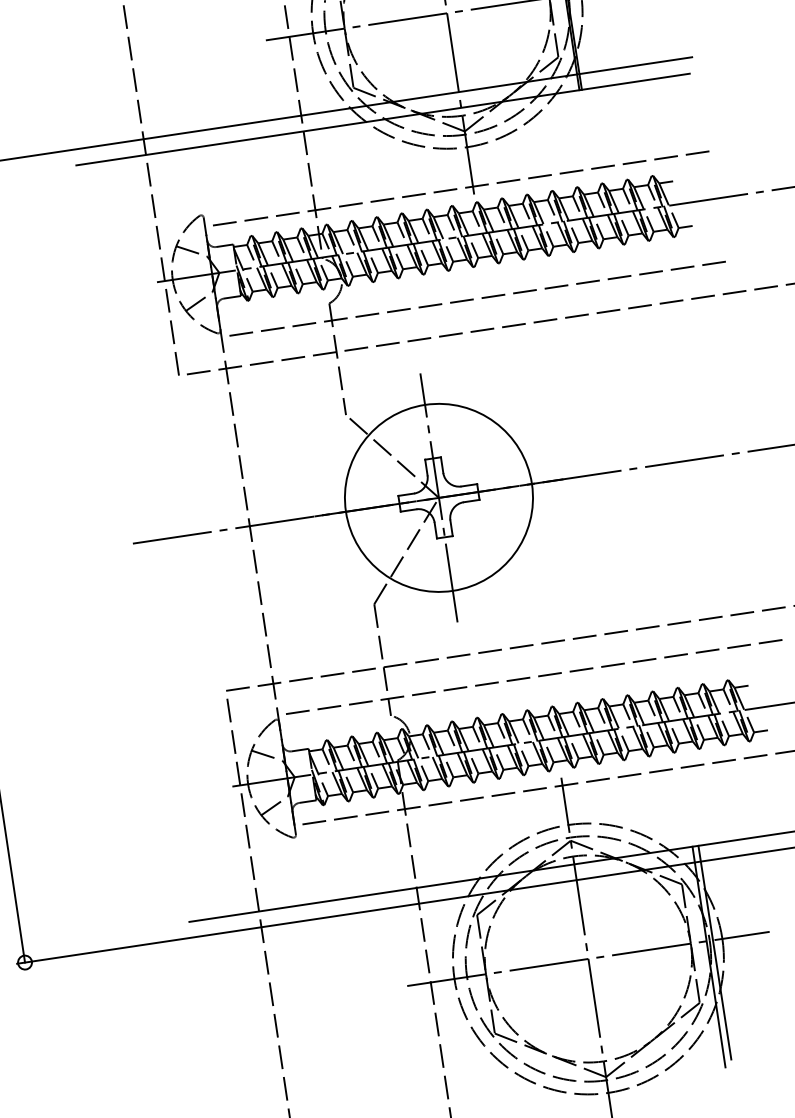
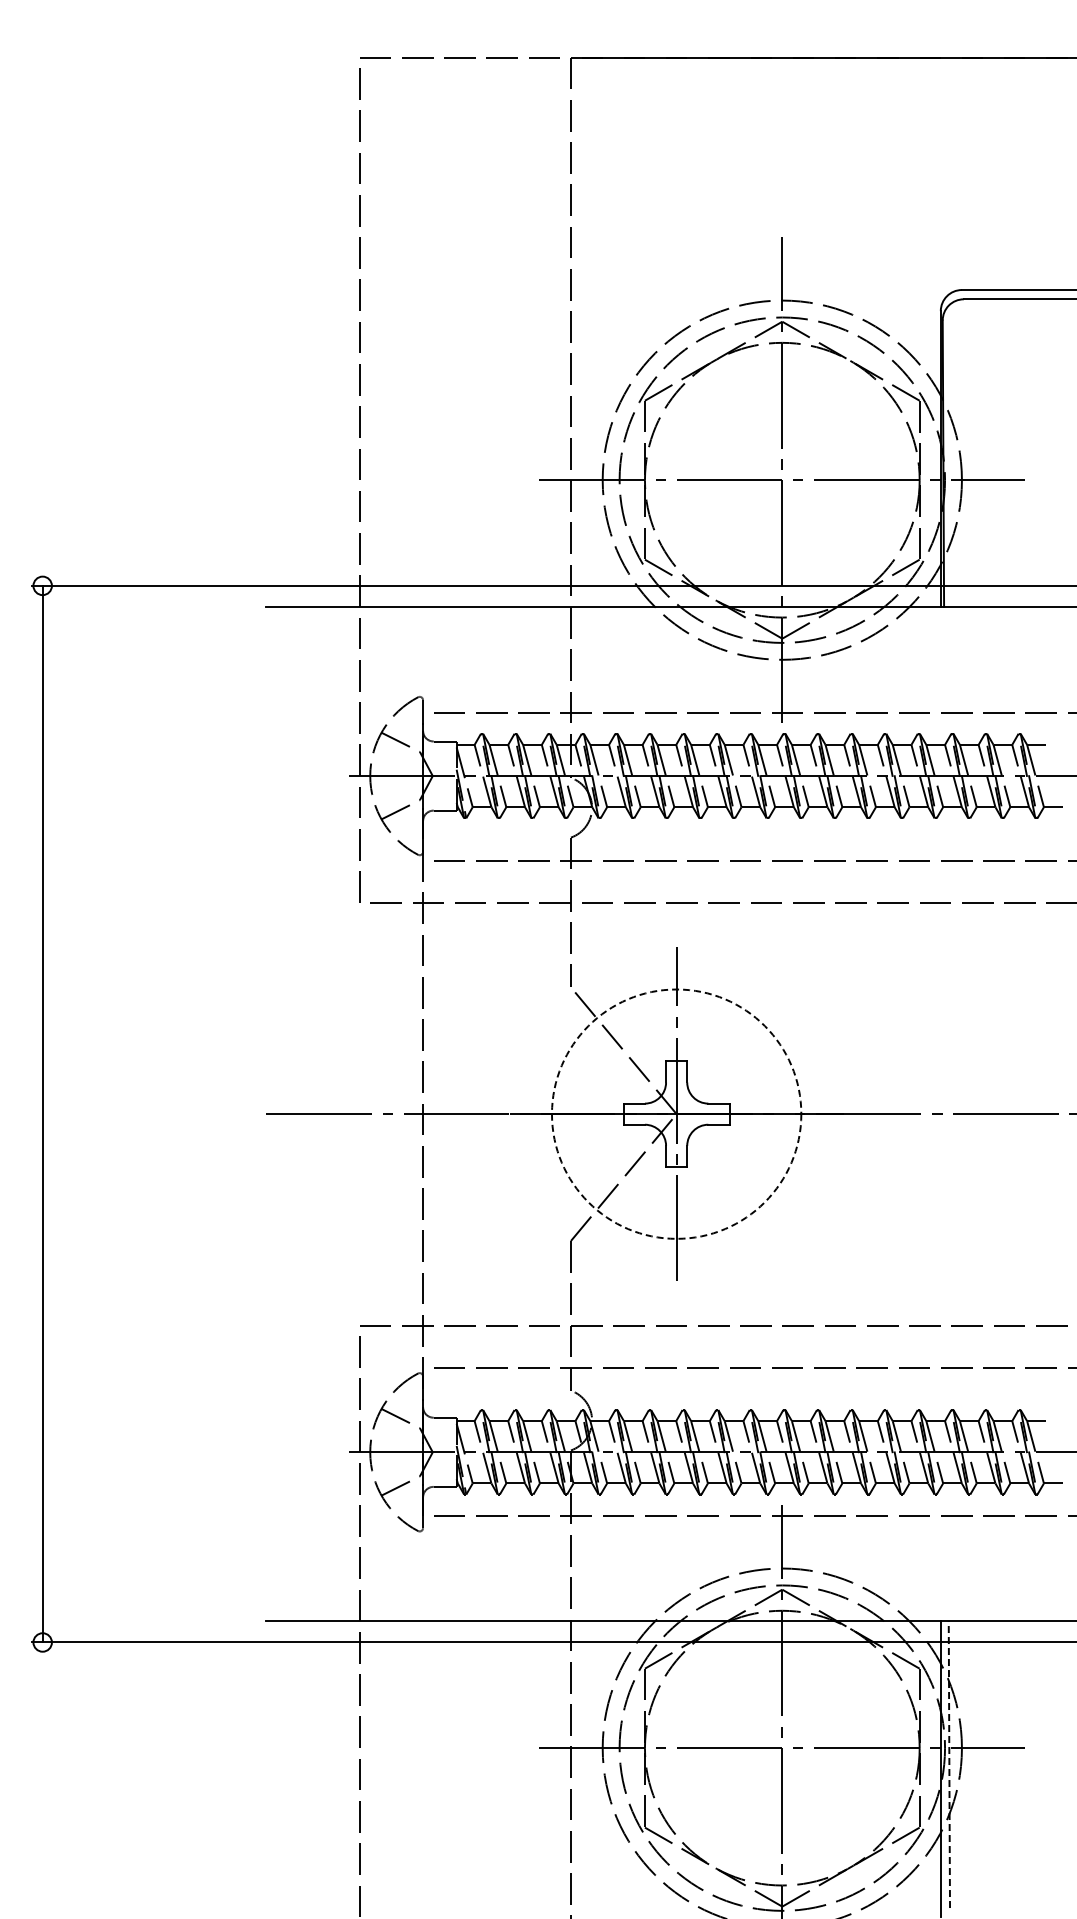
circle: (438, 497) -> (676, 1113), solid -> dashed
line: (714, 952) -> (949, 1764), solid -> dashed

